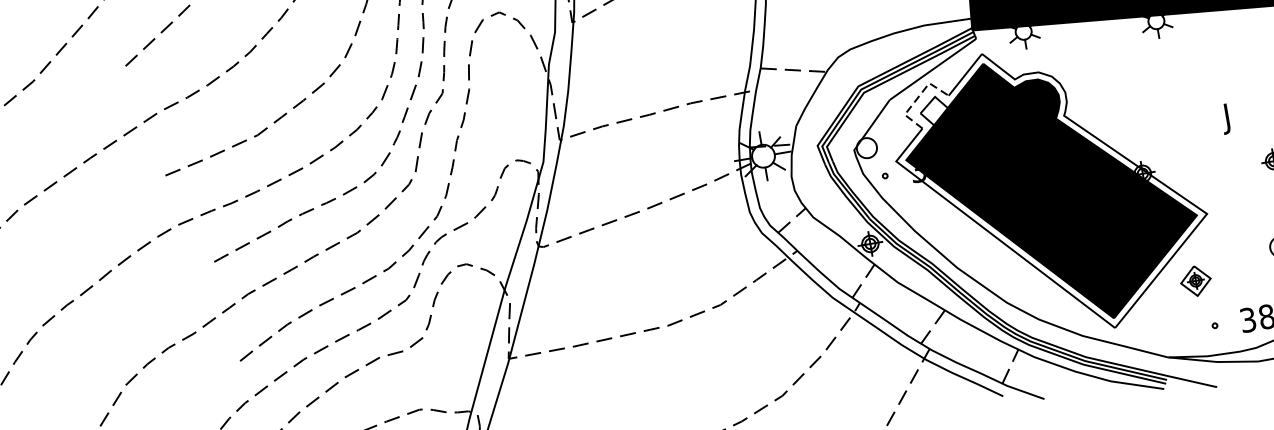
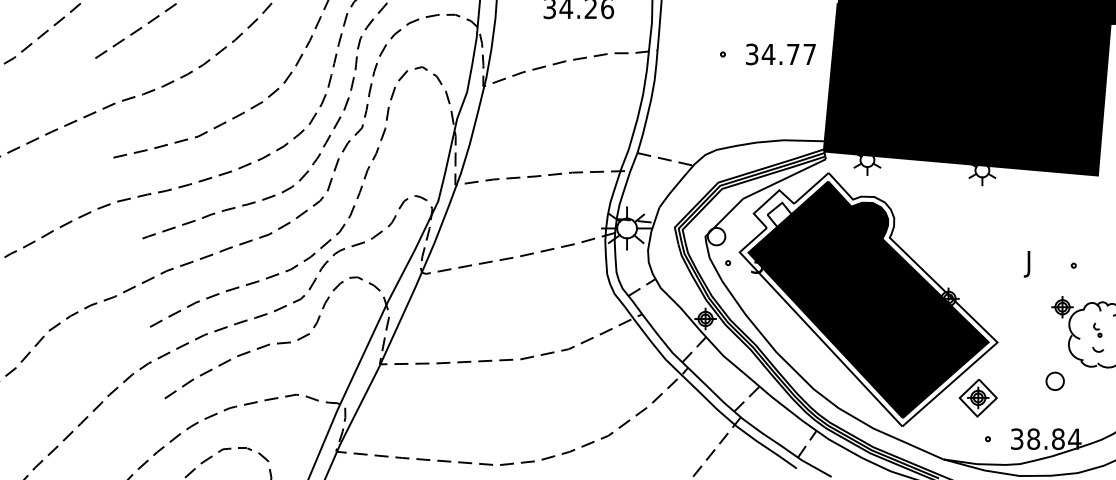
line: (916, 98) -> (766, 201), dashed -> solid
part: (1195, 281) -> (977, 398), size x1.43

